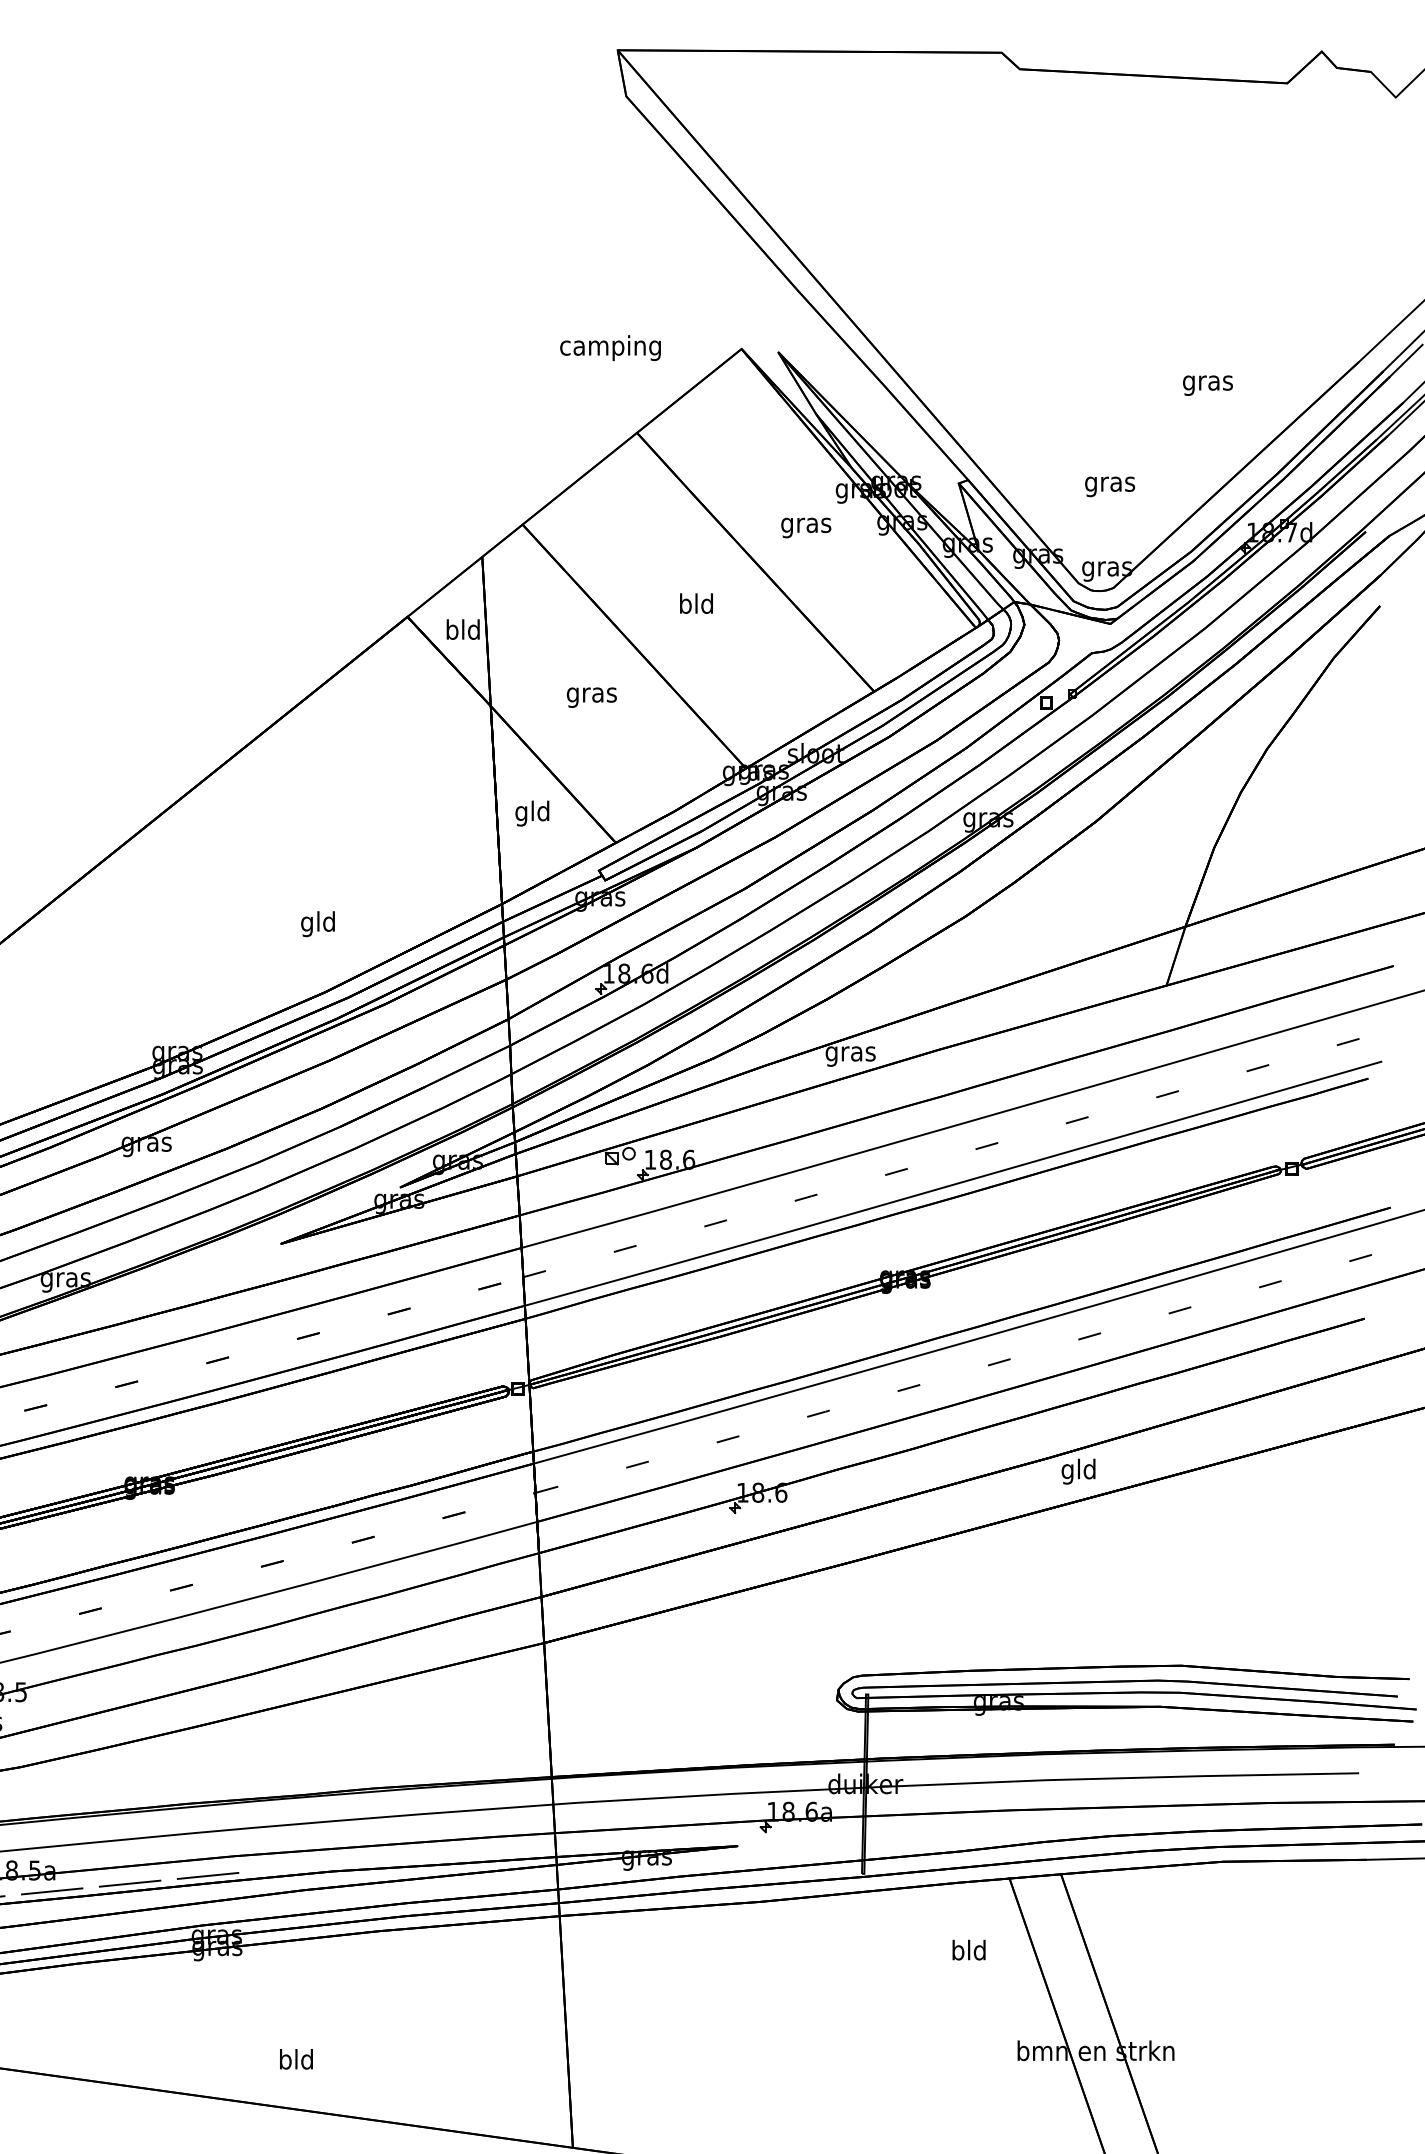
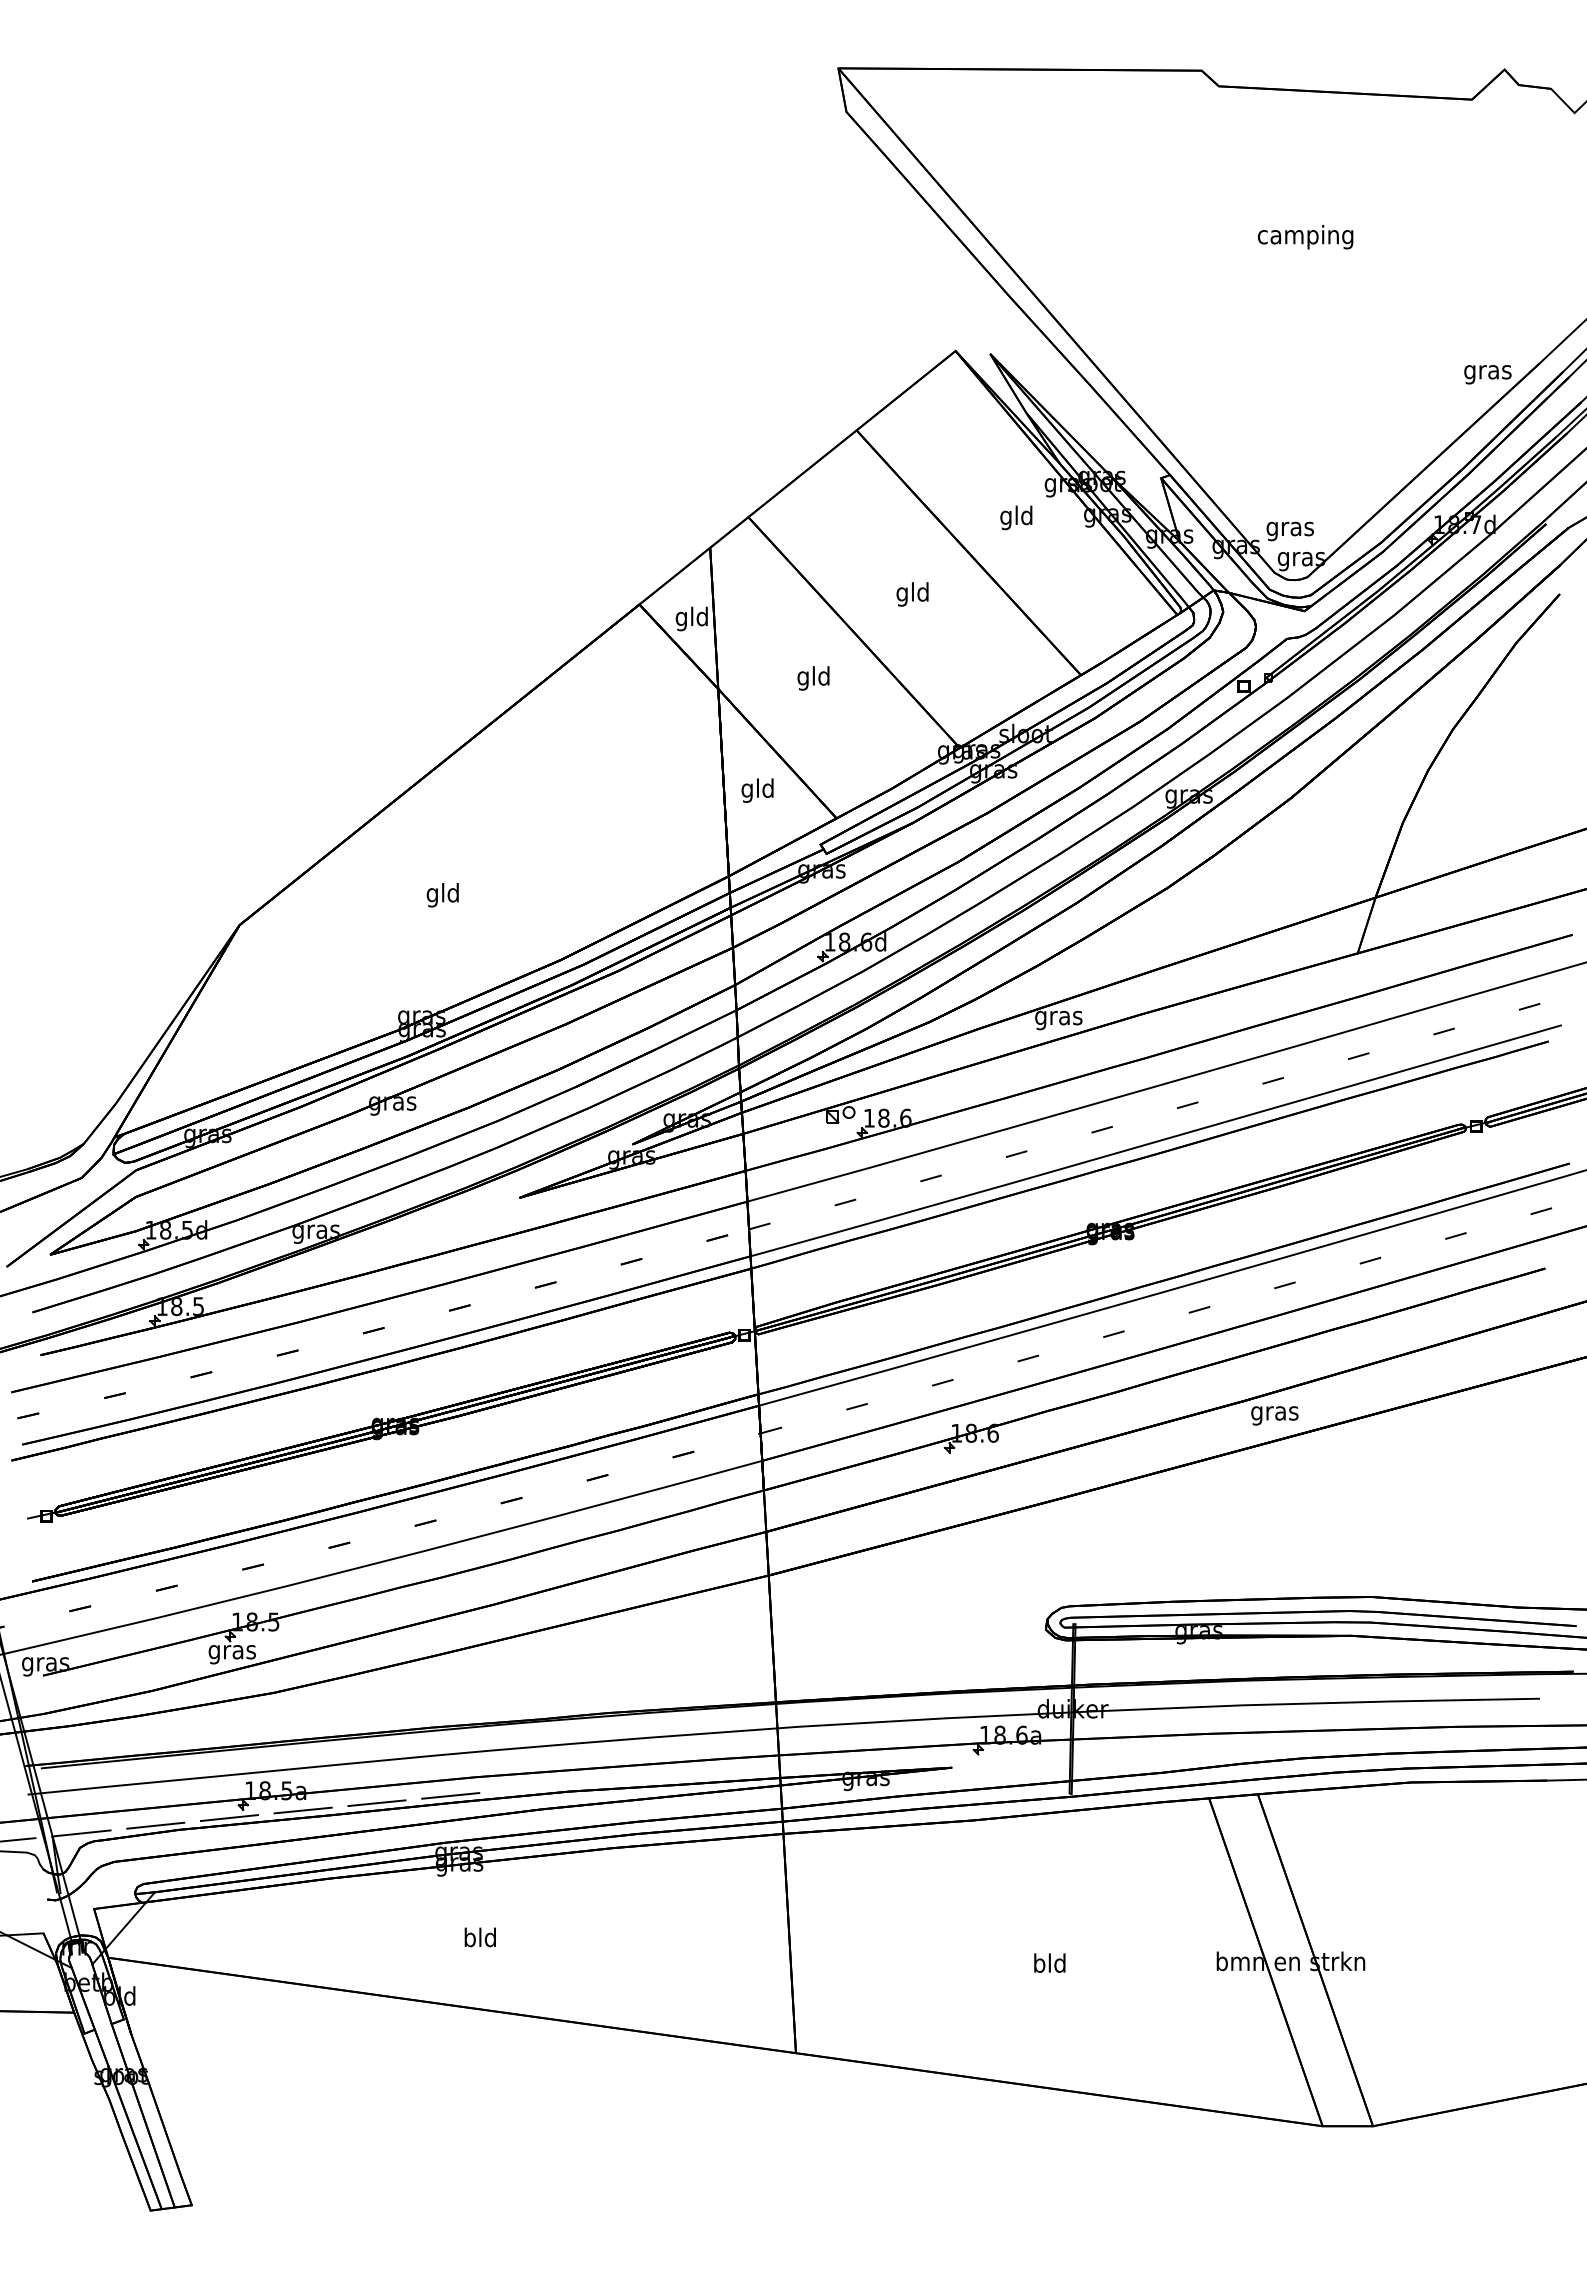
text: (610, 348) -> (1305, 237), moved
text: (1207, 385) -> (1487, 374), moved
text: (1109, 486) -> (1289, 531), moved
text: (805, 524) -> (1016, 517), gras -> gld
text: (685, 606) -> (902, 594), bld -> gld
text: (451, 631) -> (681, 618), bld -> gld
text: (591, 695) -> (813, 678), gras -> gld
text: (317, 924) -> (442, 895), moved
text: (1078, 1471) -> (1274, 1413), gld -> gras
text: (968, 1949) -> (1049, 1962), moved
text: (295, 2059) -> (479, 1937), moved

